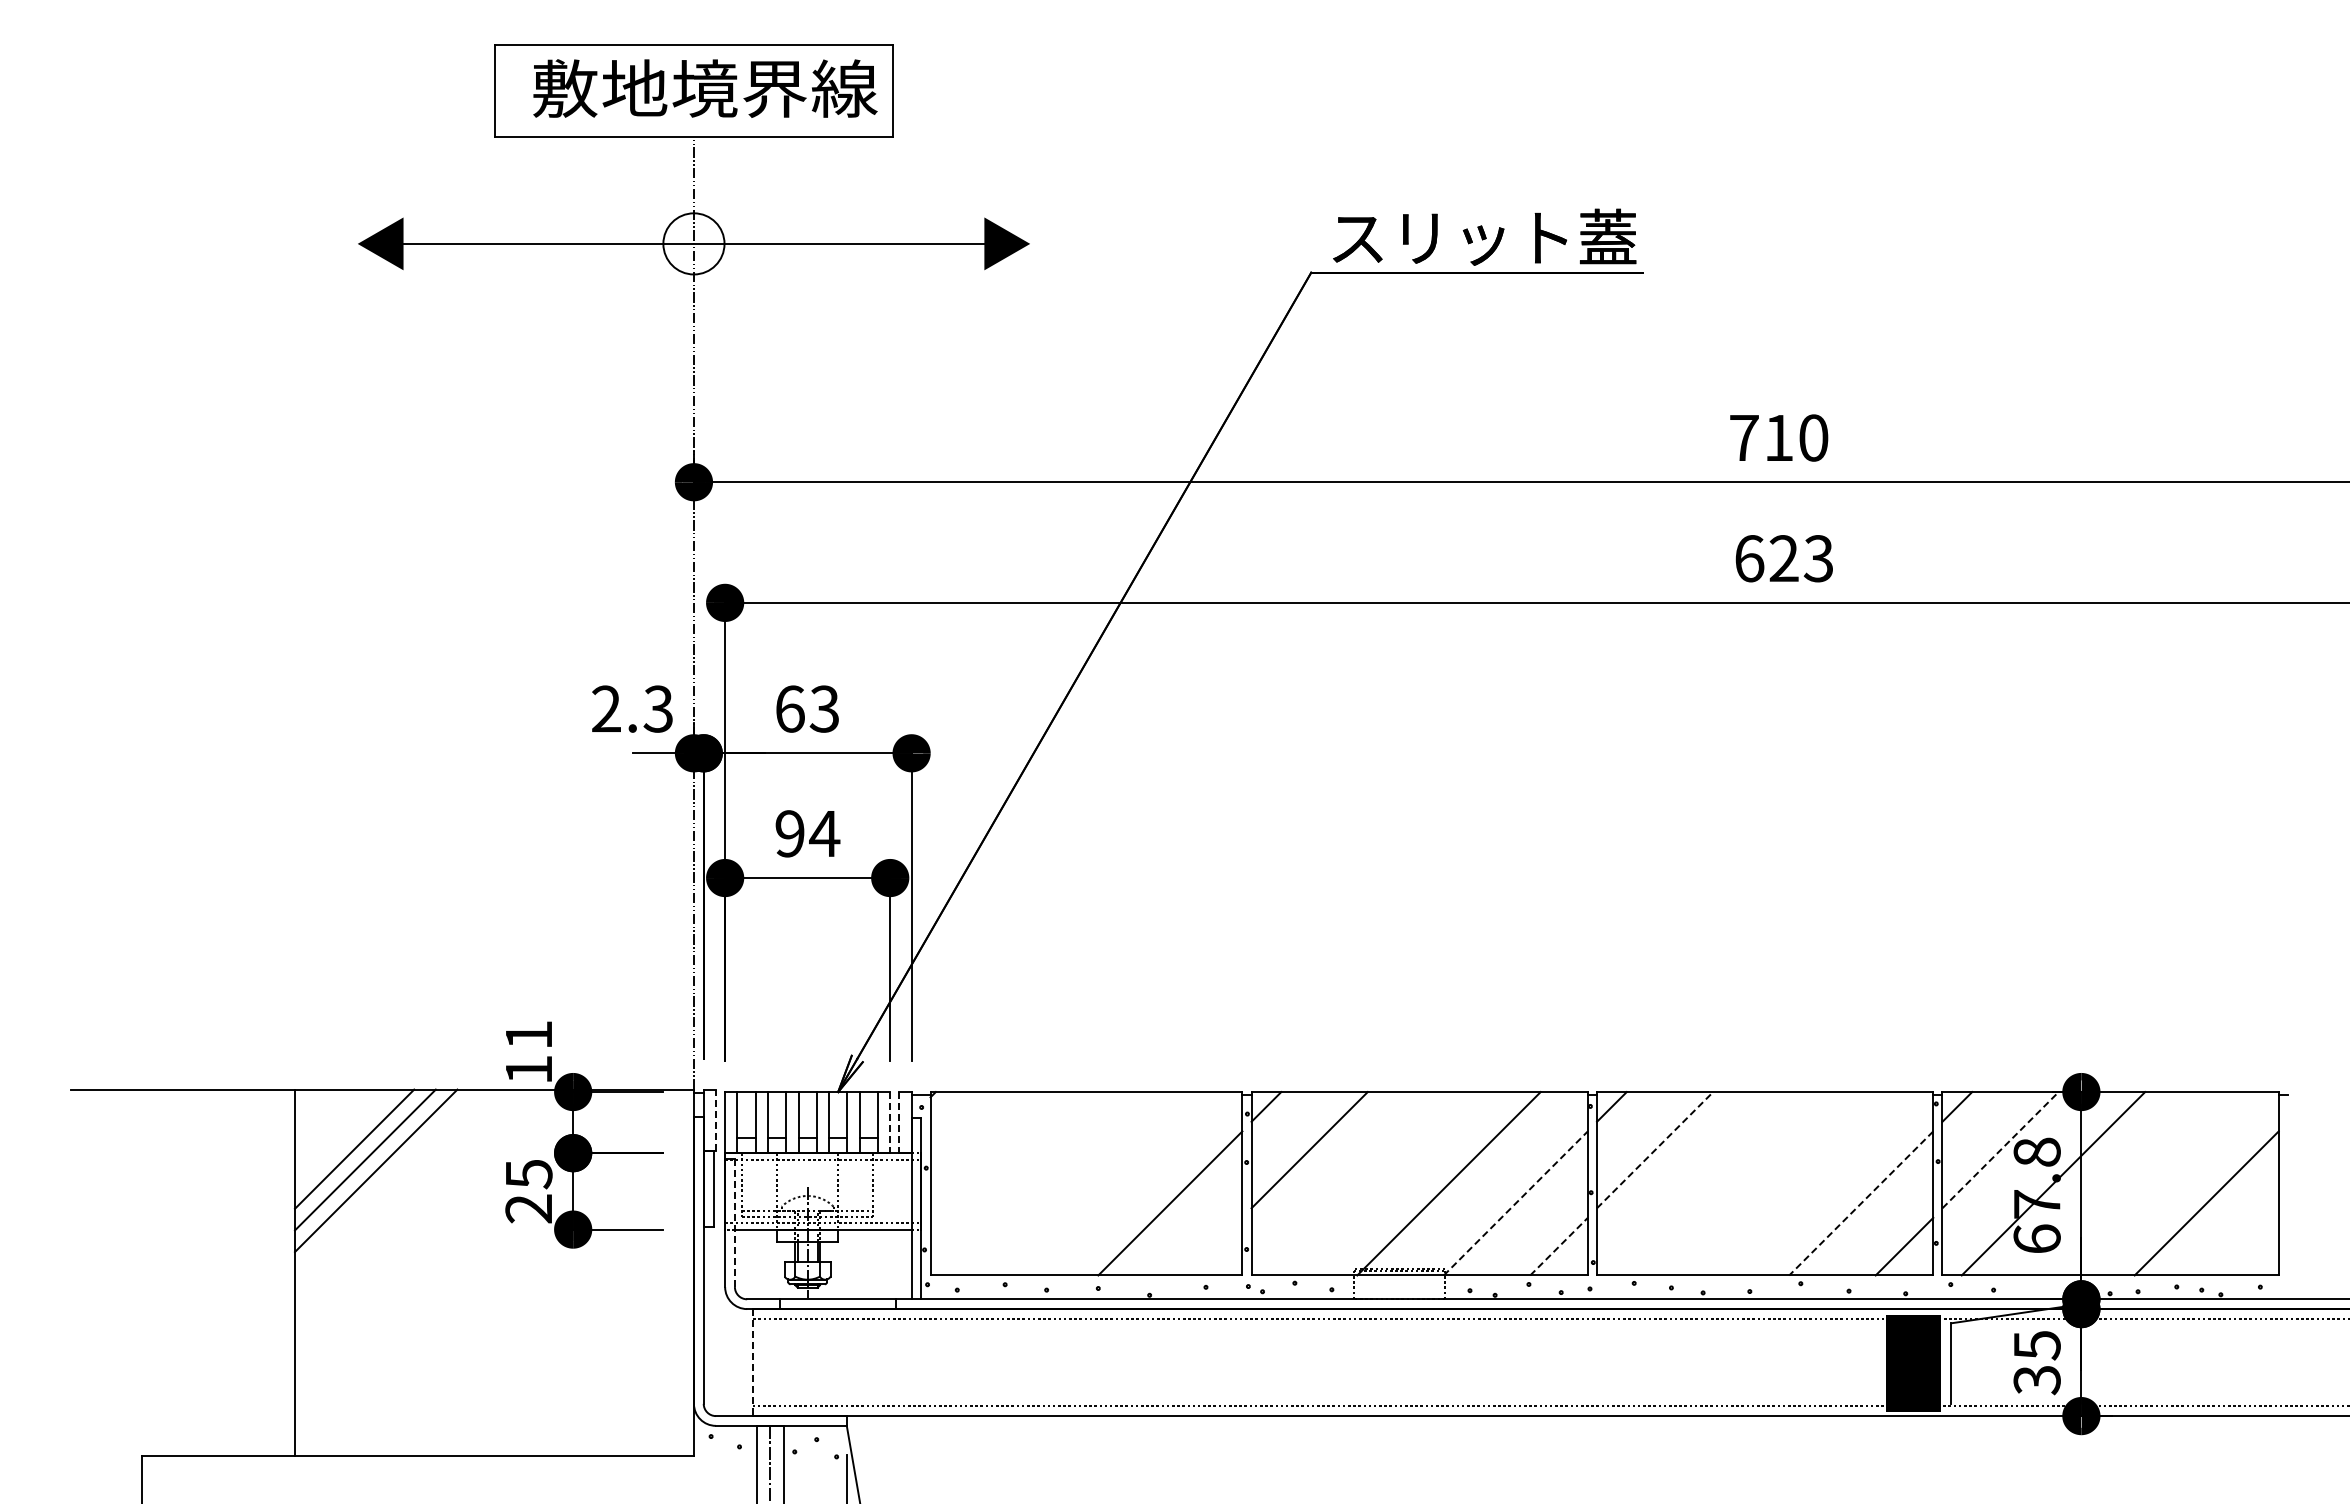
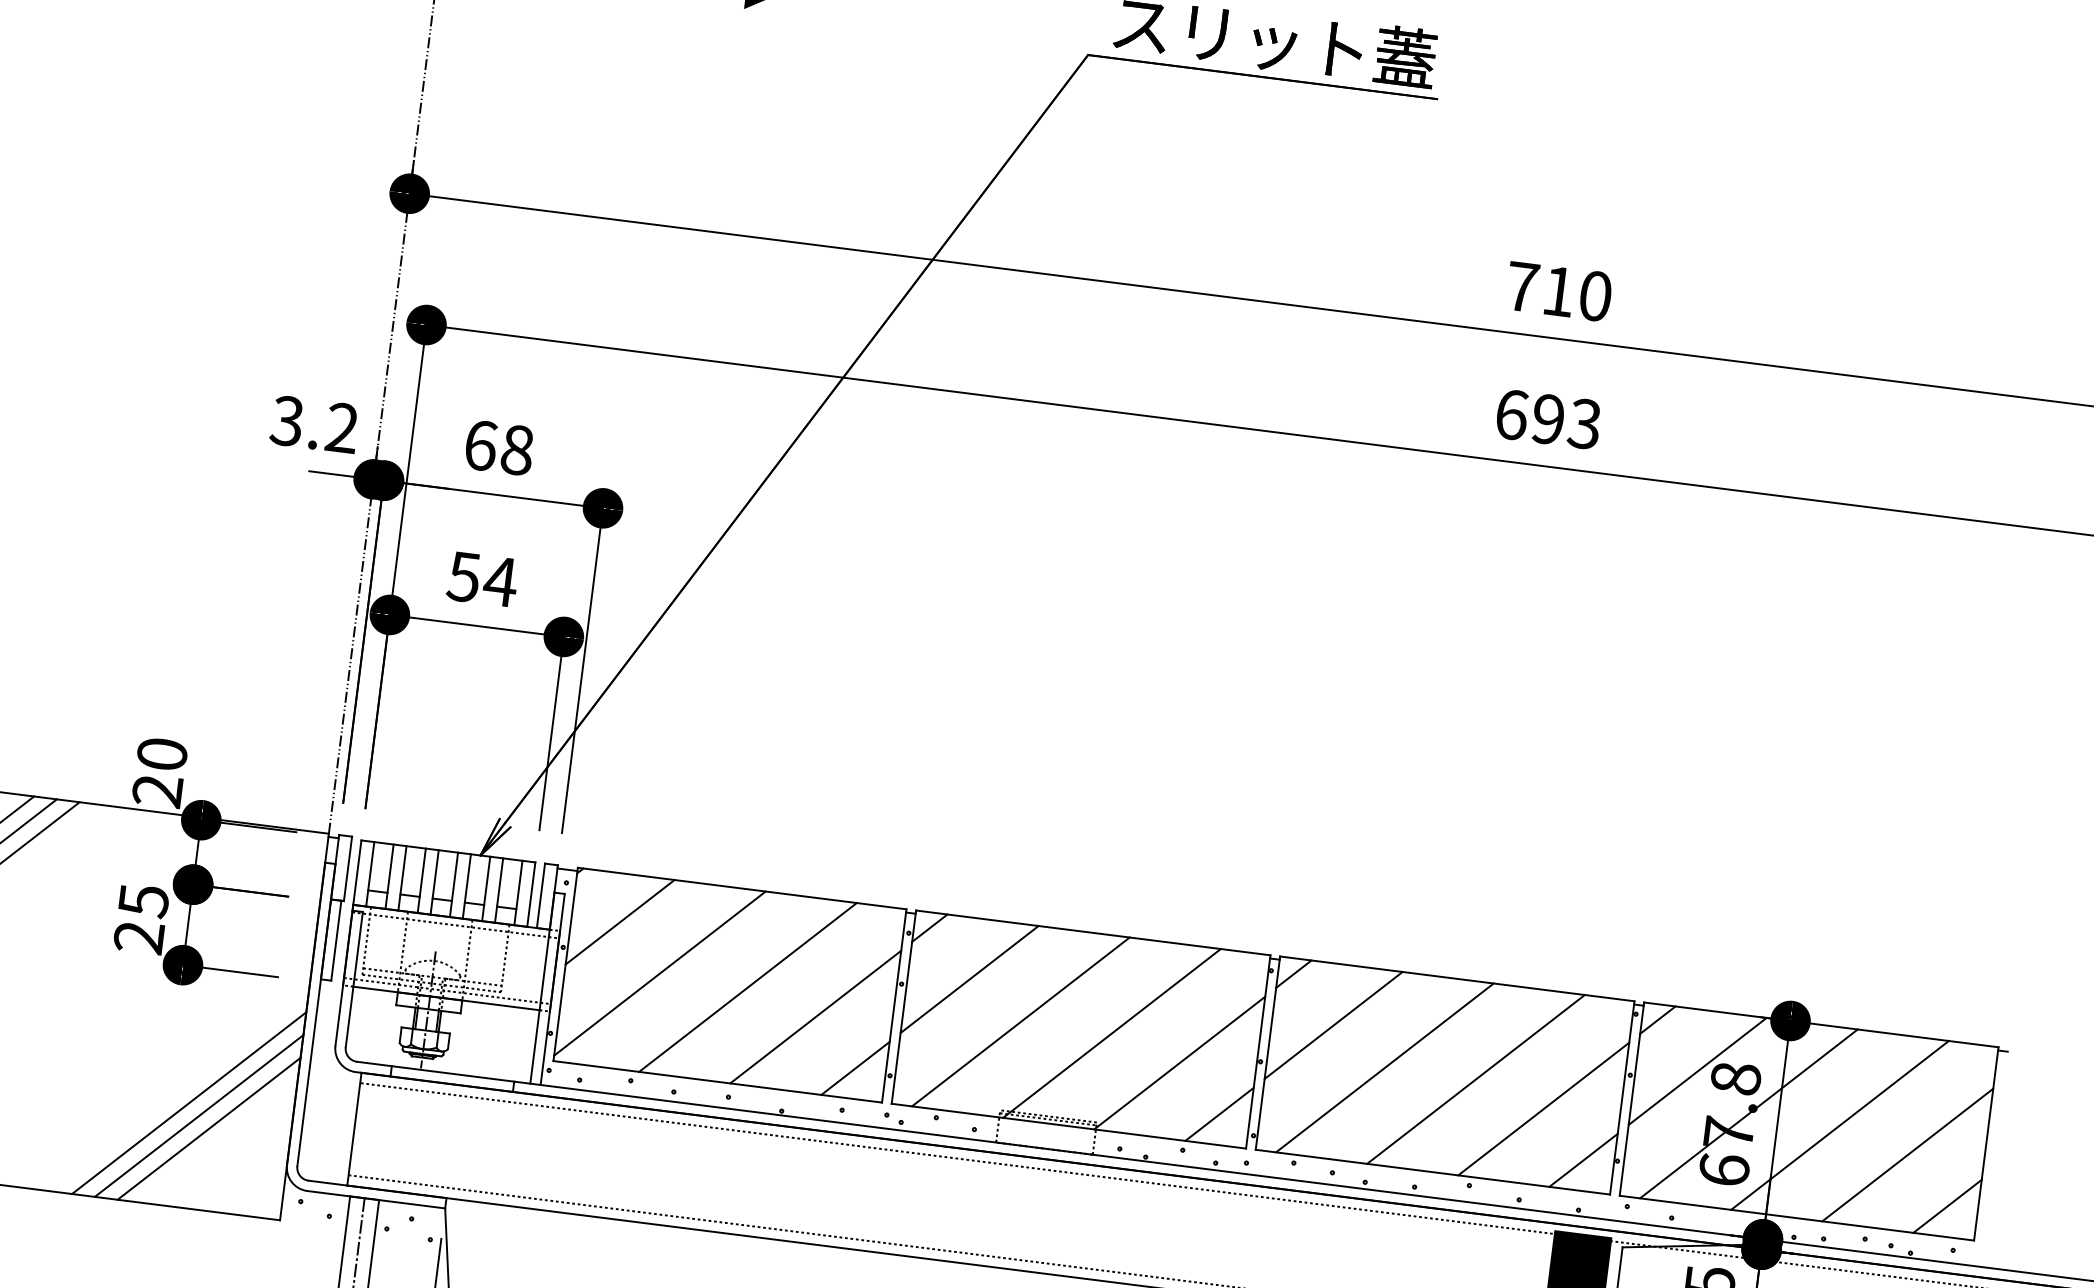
text: (1783, 558) -> (1547, 419), 623 -> 693
text: (632, 708) -> (314, 423), 2.3 -> 3.2
text: (824, 708) -> (517, 449), 63 -> 68
text: (789, 833) -> (463, 576), 94 -> 54
text: (528, 1052) -> (159, 772), 11 -> 20
line: (715, 1120) -> (347, 869), dashed -> solid
line: (890, 1122) -> (531, 894), dashed -> solid
line: (899, 1122) -> (541, 895), dashed -> solid
line: (976, 1137) -> (620, 921), added
line: (1655, 1149) -> (1334, 1024), dashed -> solid
line: (2000, 1149) -> (1697, 1070), dashed -> solid
line: (1019, 1181) -> (659, 973), added
line: (1103, 1183) -> (747, 987), added
line: (1362, 1183) -> (1020, 1021), added
line: (1707, 1183) -> (1384, 1067), added
line: (1794, 1183) -> (1476, 1079), added
line: (2139, 1183) -> (1839, 1125), added
line: (1515, 1203) -> (1179, 1063), dashed -> solid
line: (1861, 1203) -> (1543, 1109), dashed -> solid
line: (734, 1222) -> (353, 979), dashed -> solid
line: (1213, 1246) -> (855, 1068), added
line: (1559, 1246) -> (1220, 1114), dashed -> solid
line: (2249, 1246) -> (1947, 1206), added
line: (594, 1357) -> (188, 1102), added
line: (752, 1363) -> (354, 1130), dashed -> solid
line: (605, 1368) -> (198, 1115), added
line: (616, 1379) -> (208, 1128), added

